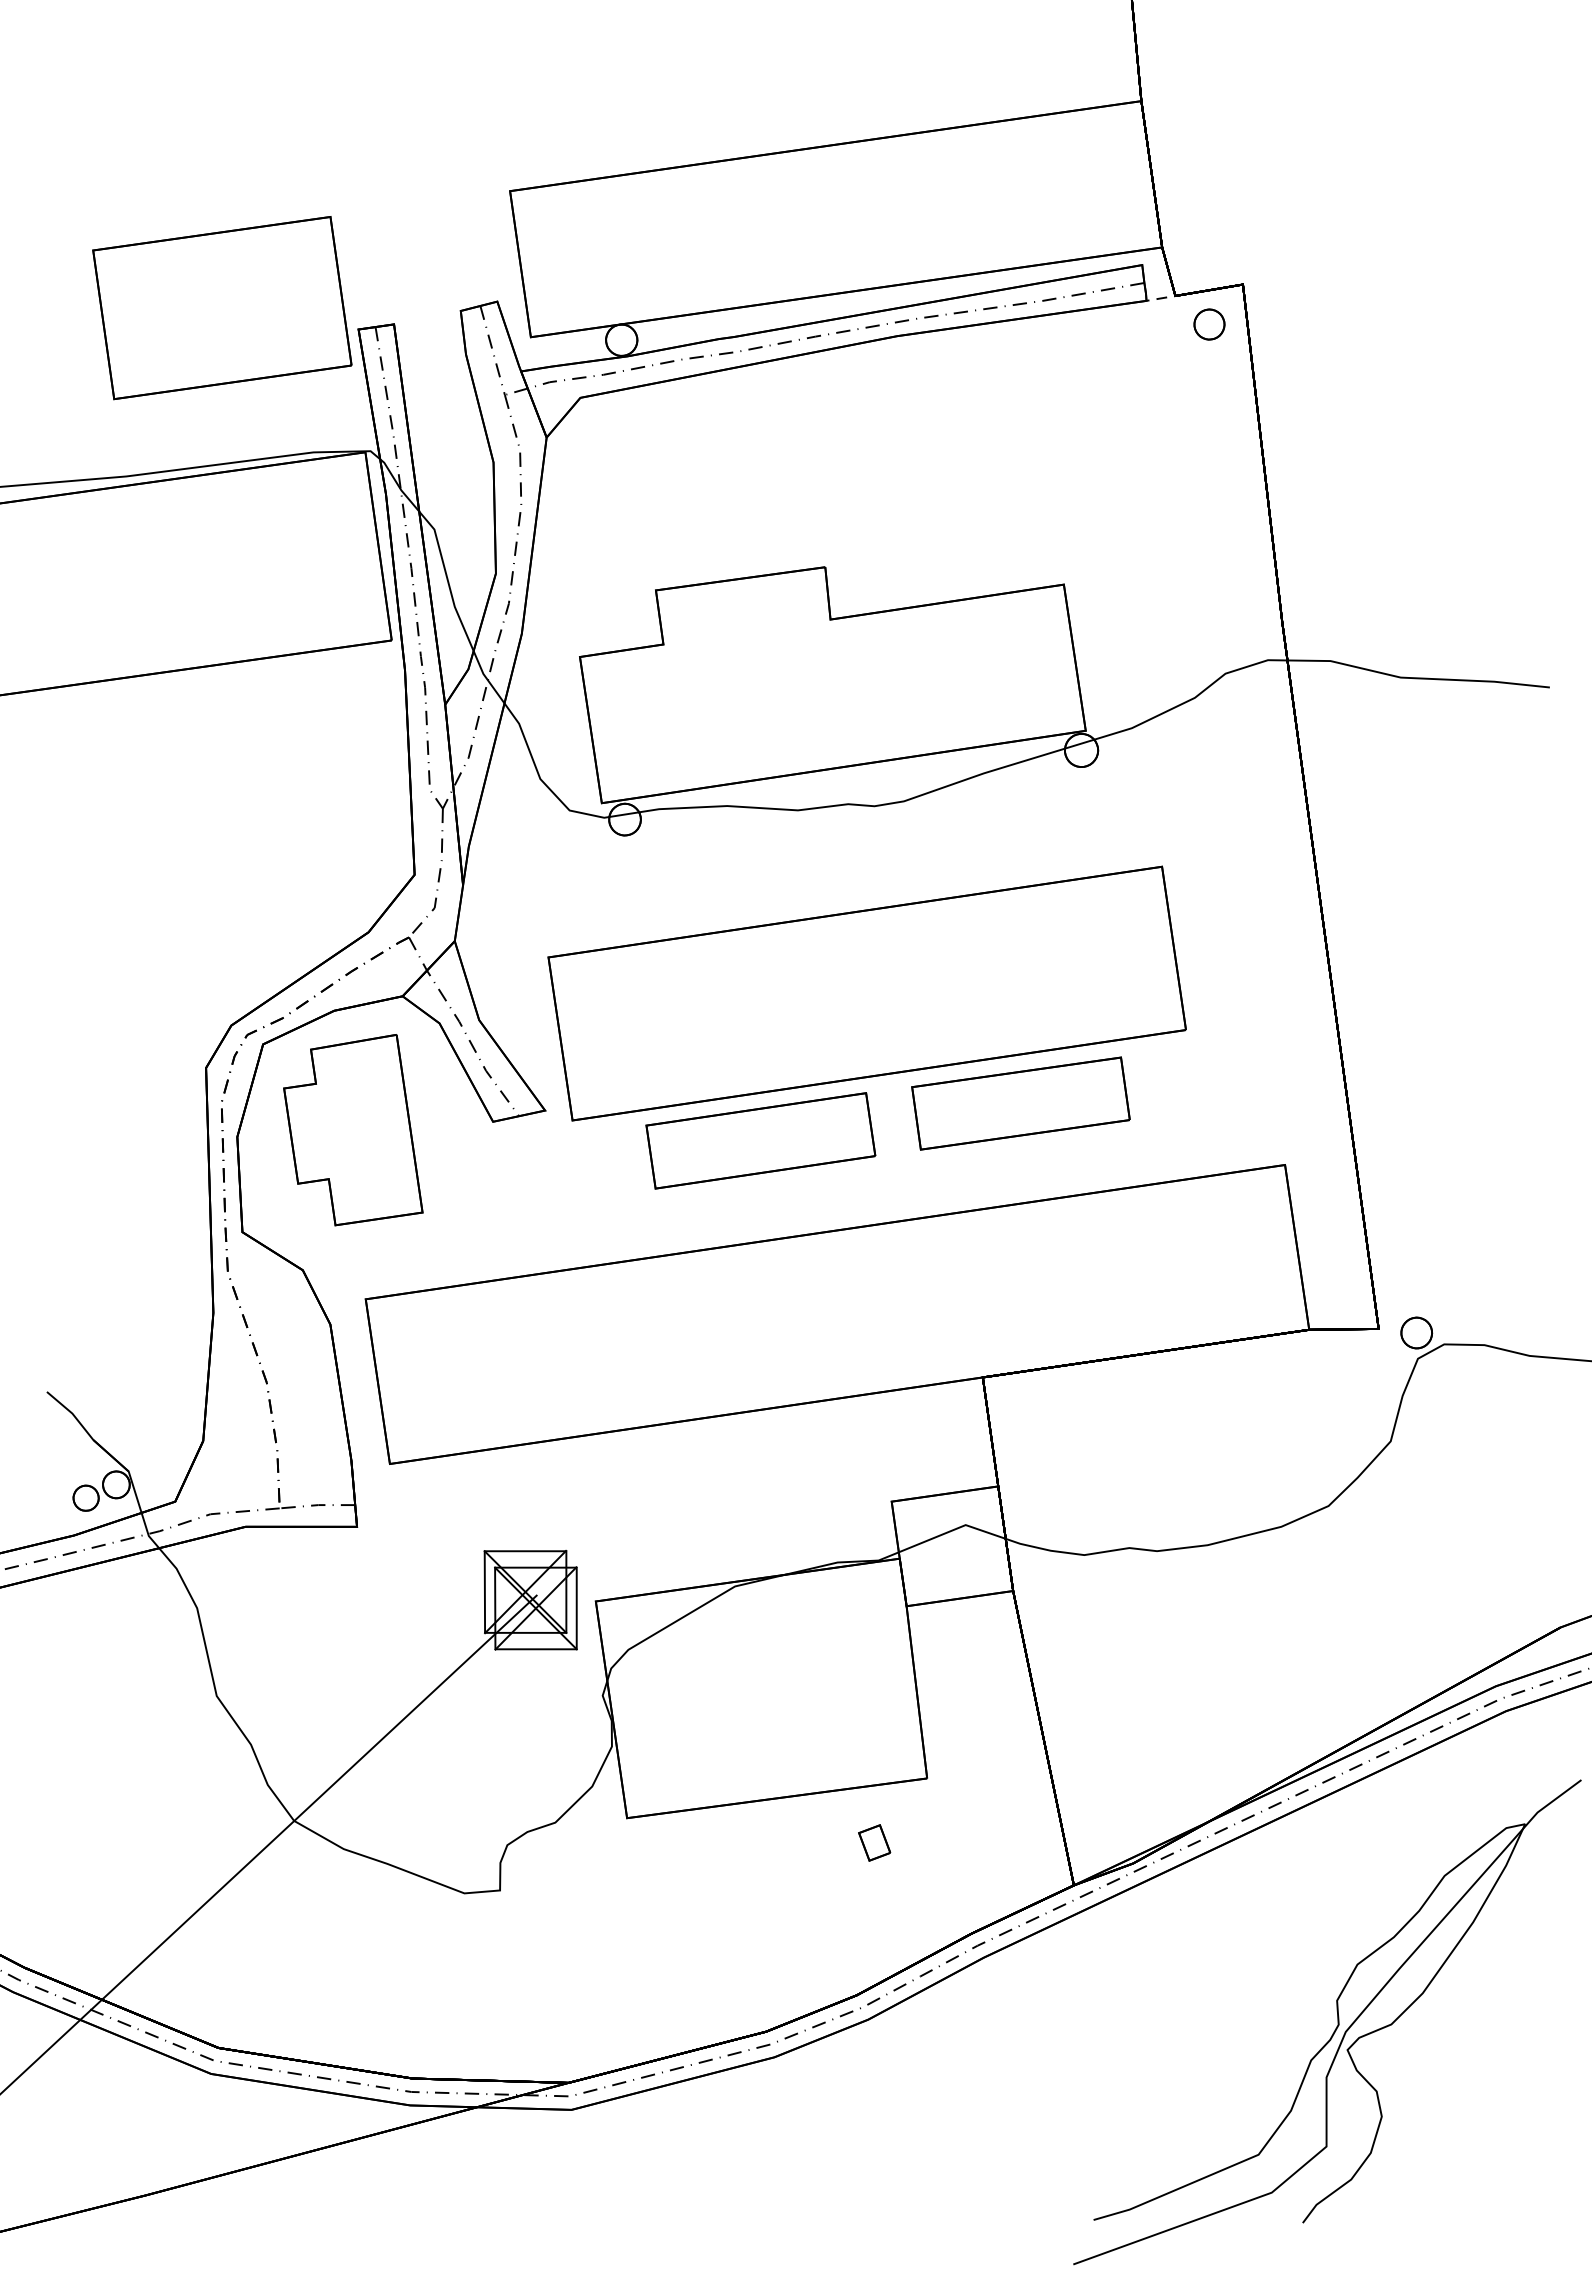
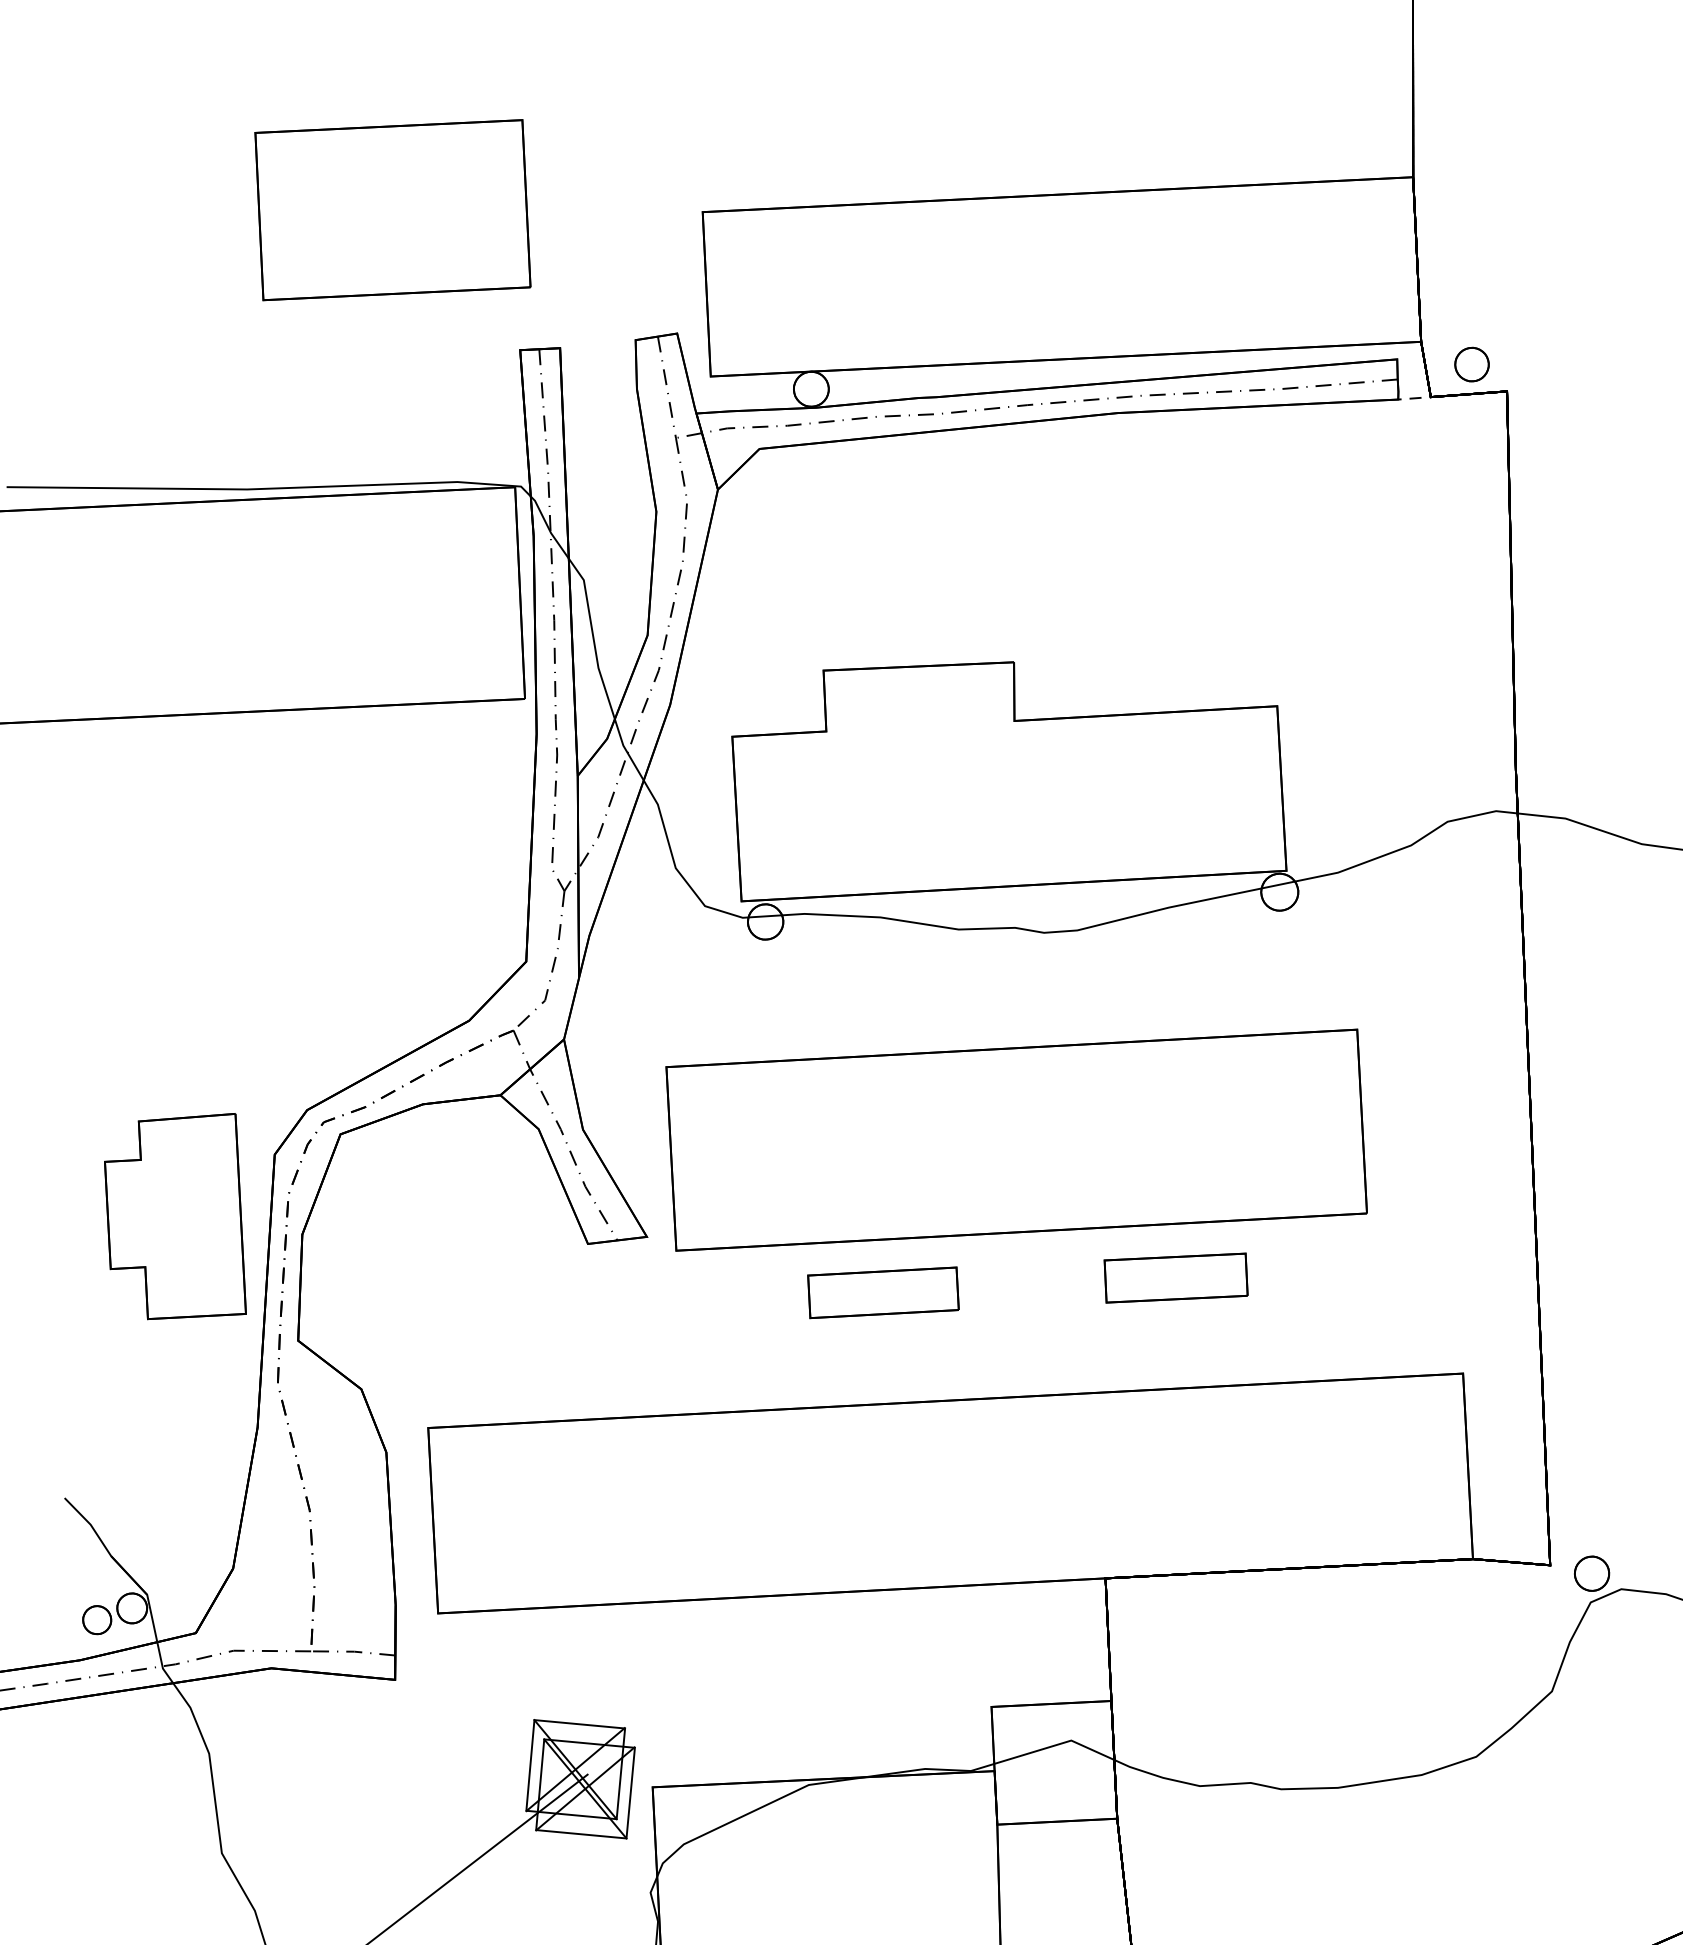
part: (222, 308) -> (393, 210), moved
part: (1209, 324) -> (1472, 364), moved
part: (1020, 1103) -> (1175, 1278), size x0.6
part: (353, 1130) -> (177, 1215), moved
part: (760, 1140) -> (883, 1292), size x0.6

